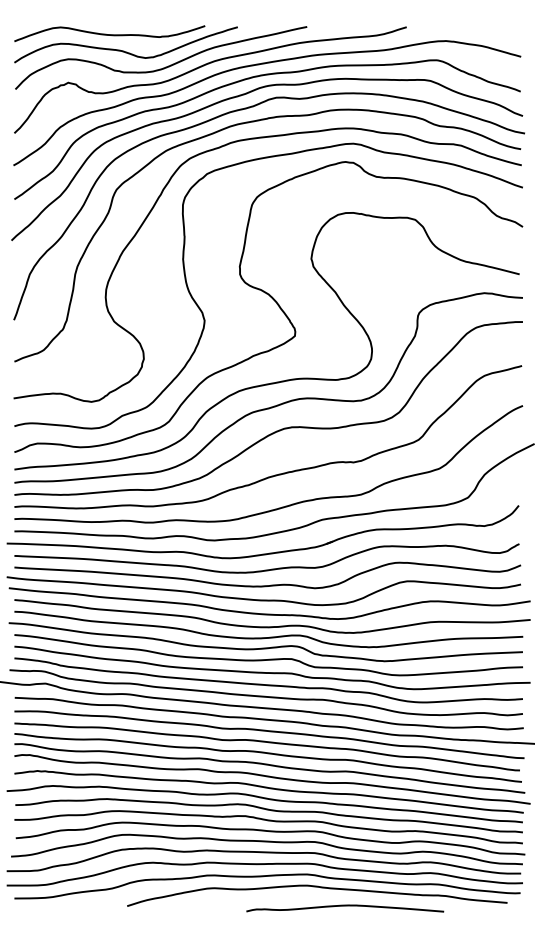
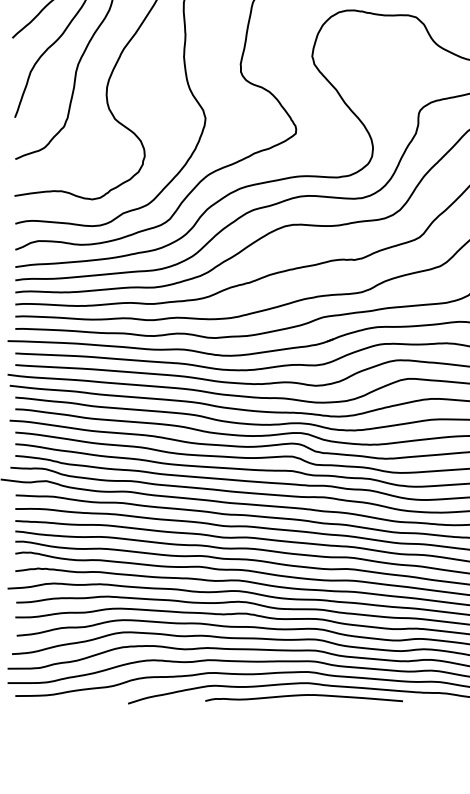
curve: (345, 906) -> (304, 696), moved

